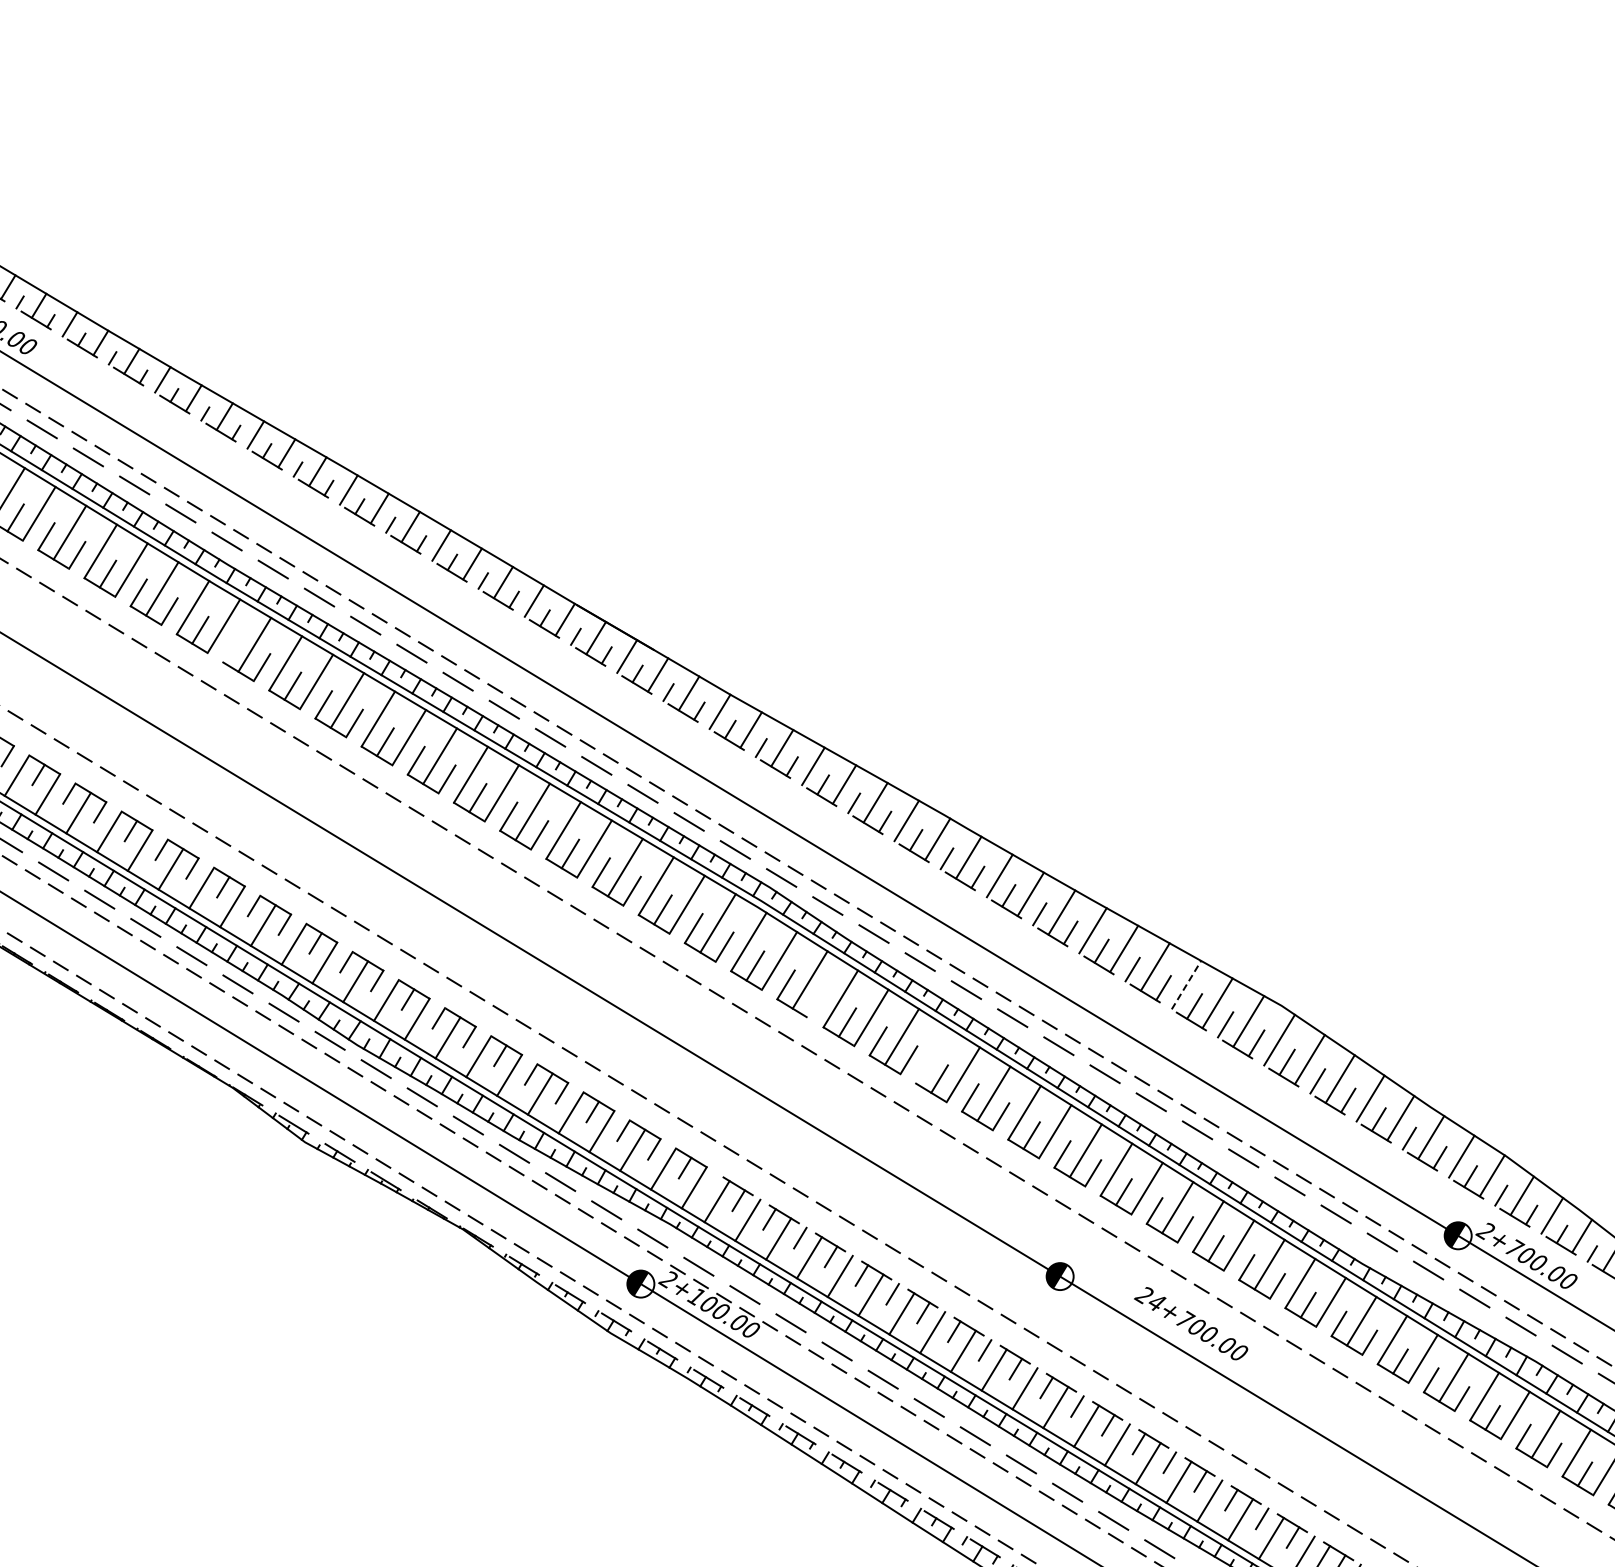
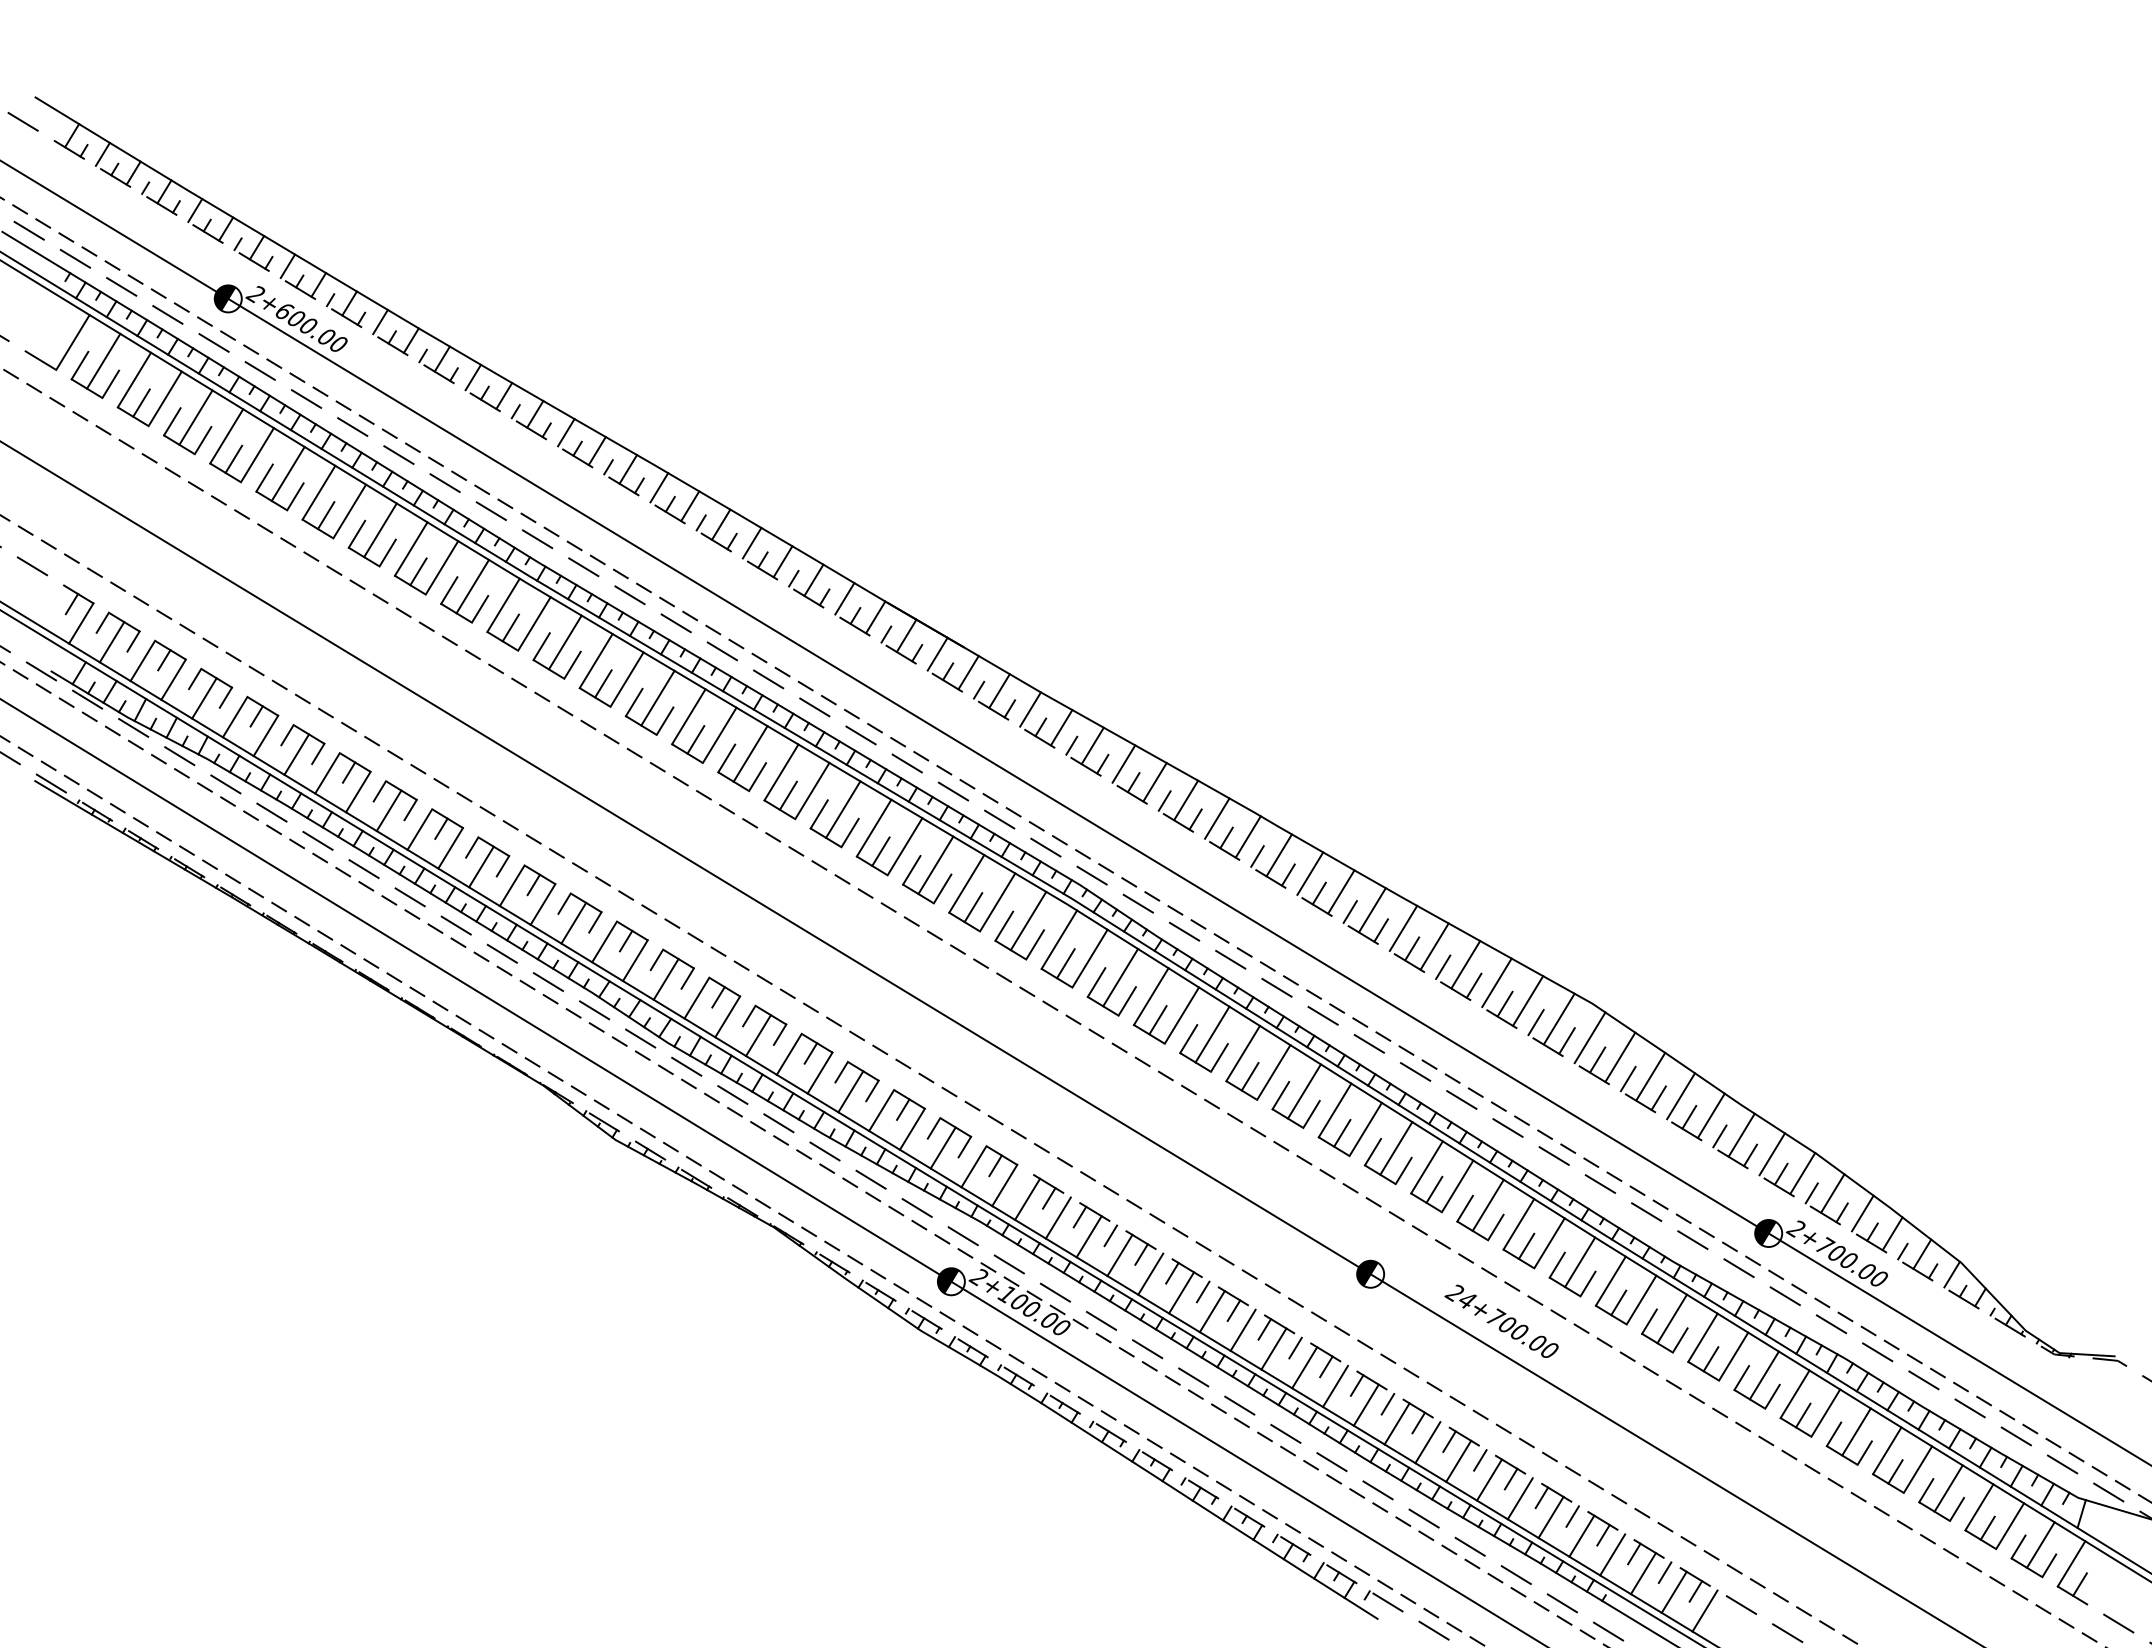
line: (231, 648) -> (541, 646), added
line: (1187, 984) -> (1497, 982), dashed -> solid
line: (816, 1003) -> (1126, 1001), added
line: (932, 1055) -> (1242, 1053), added

